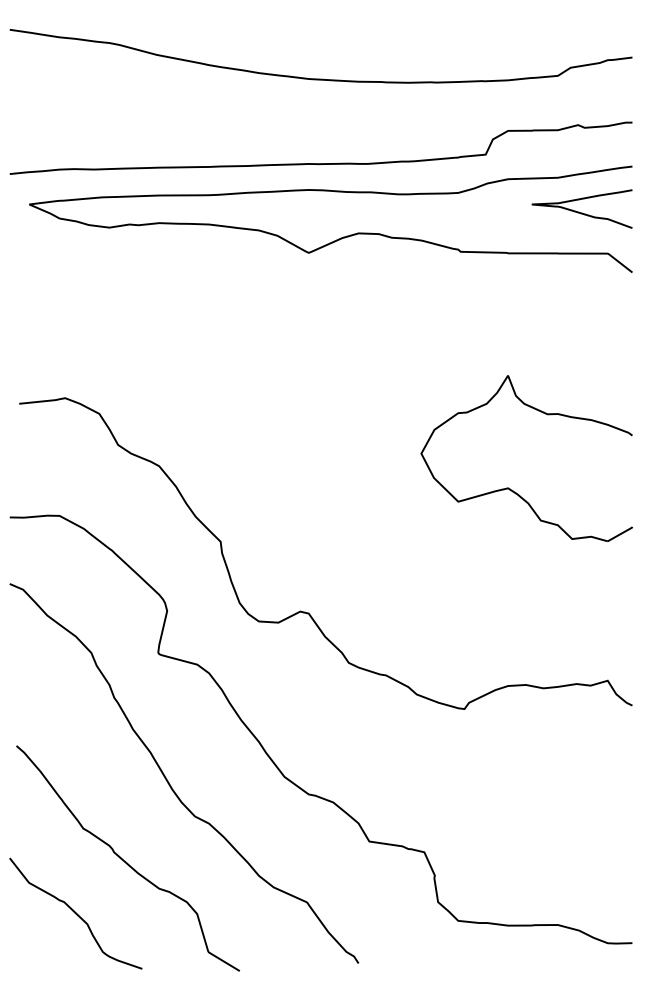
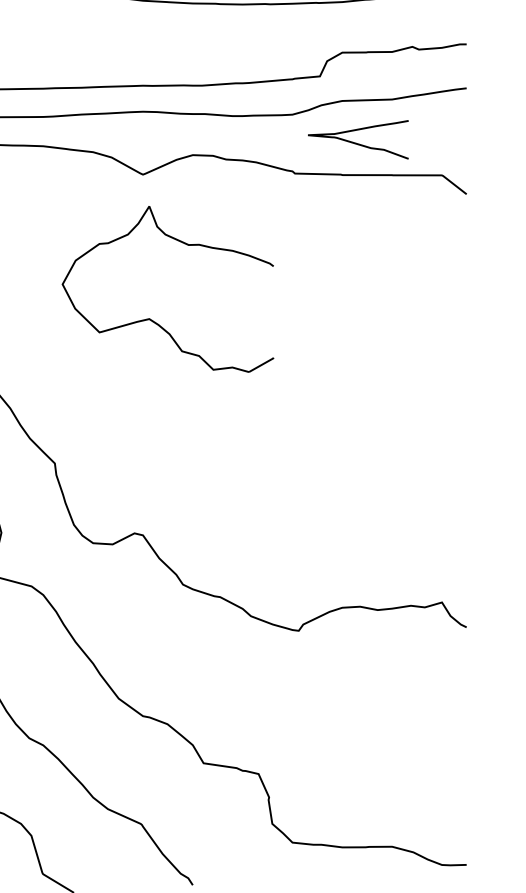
curve: (579, 211) -> (355, 142), moved
part: (510, 488) -> (151, 319), moved

